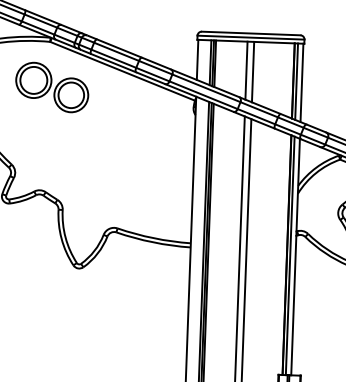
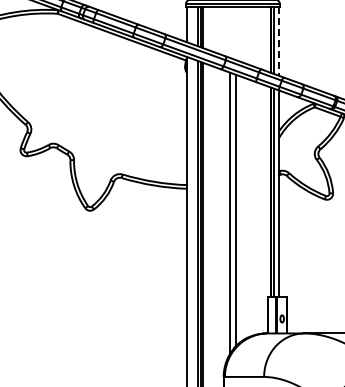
line: (246, 70) -> (230, 32), removed
line: (252, 71) -> (235, 33), removed
line: (301, 83) -> (278, 42), solid -> dashed
part: (51, 87) -> (60, 53), removed

